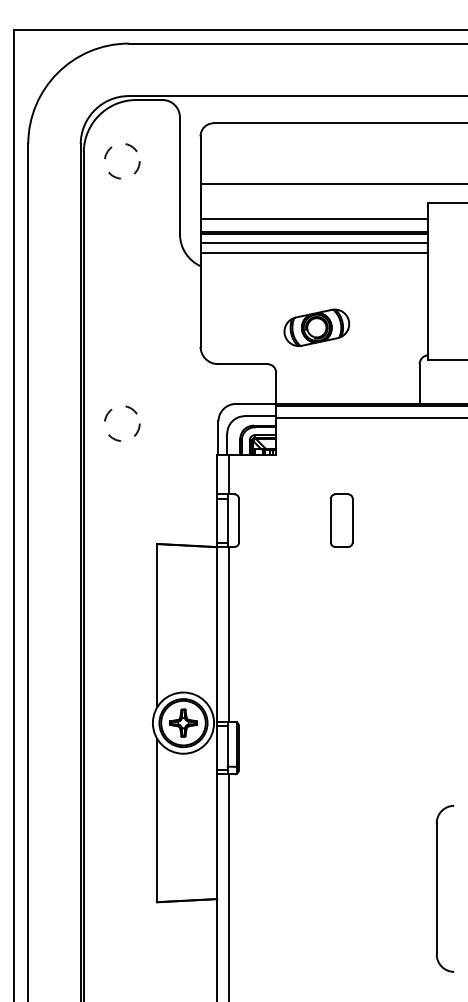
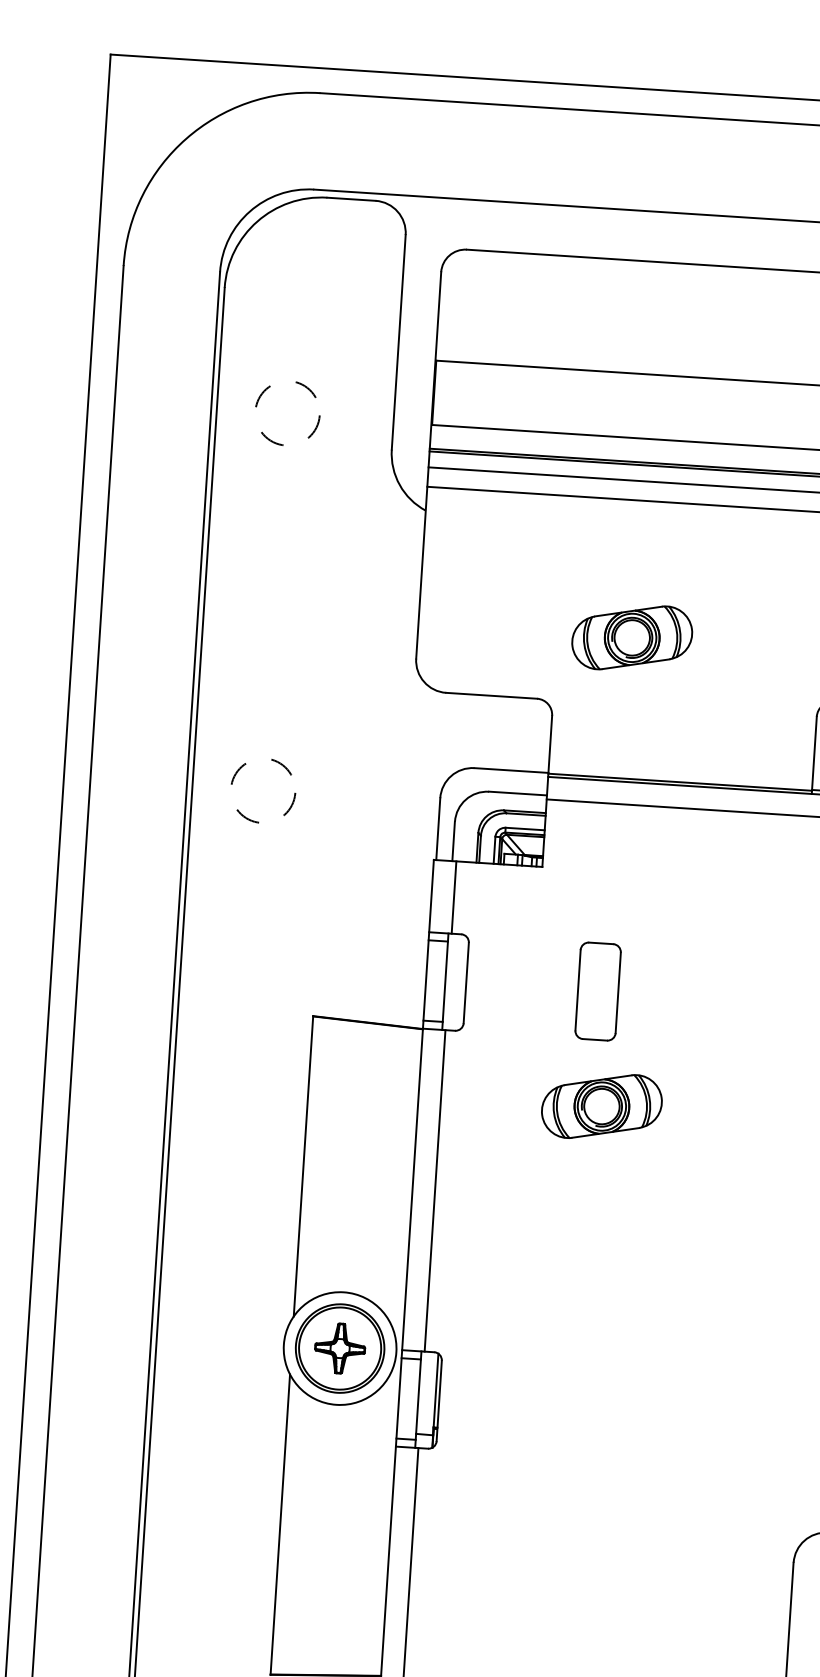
circle: (122, 161) -> (288, 413), moved
part: (341, 520) -> (597, 991), moved
part: (316, 582) -> (601, 1105), added

